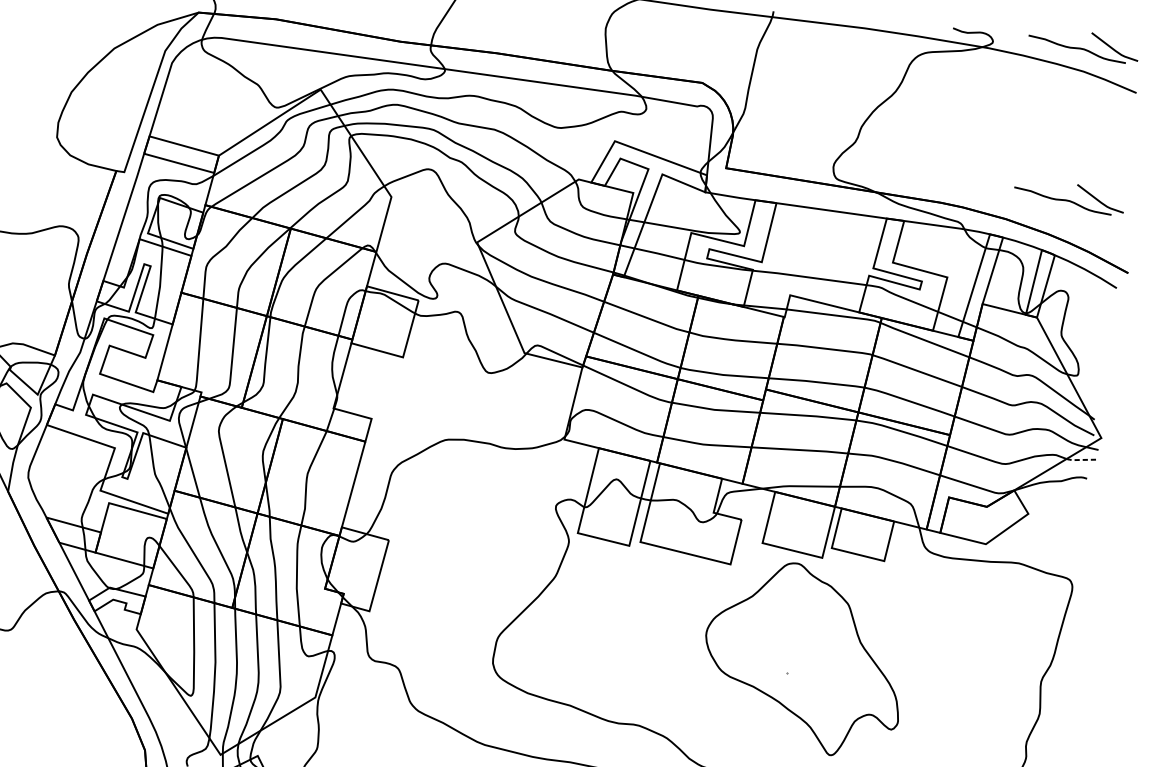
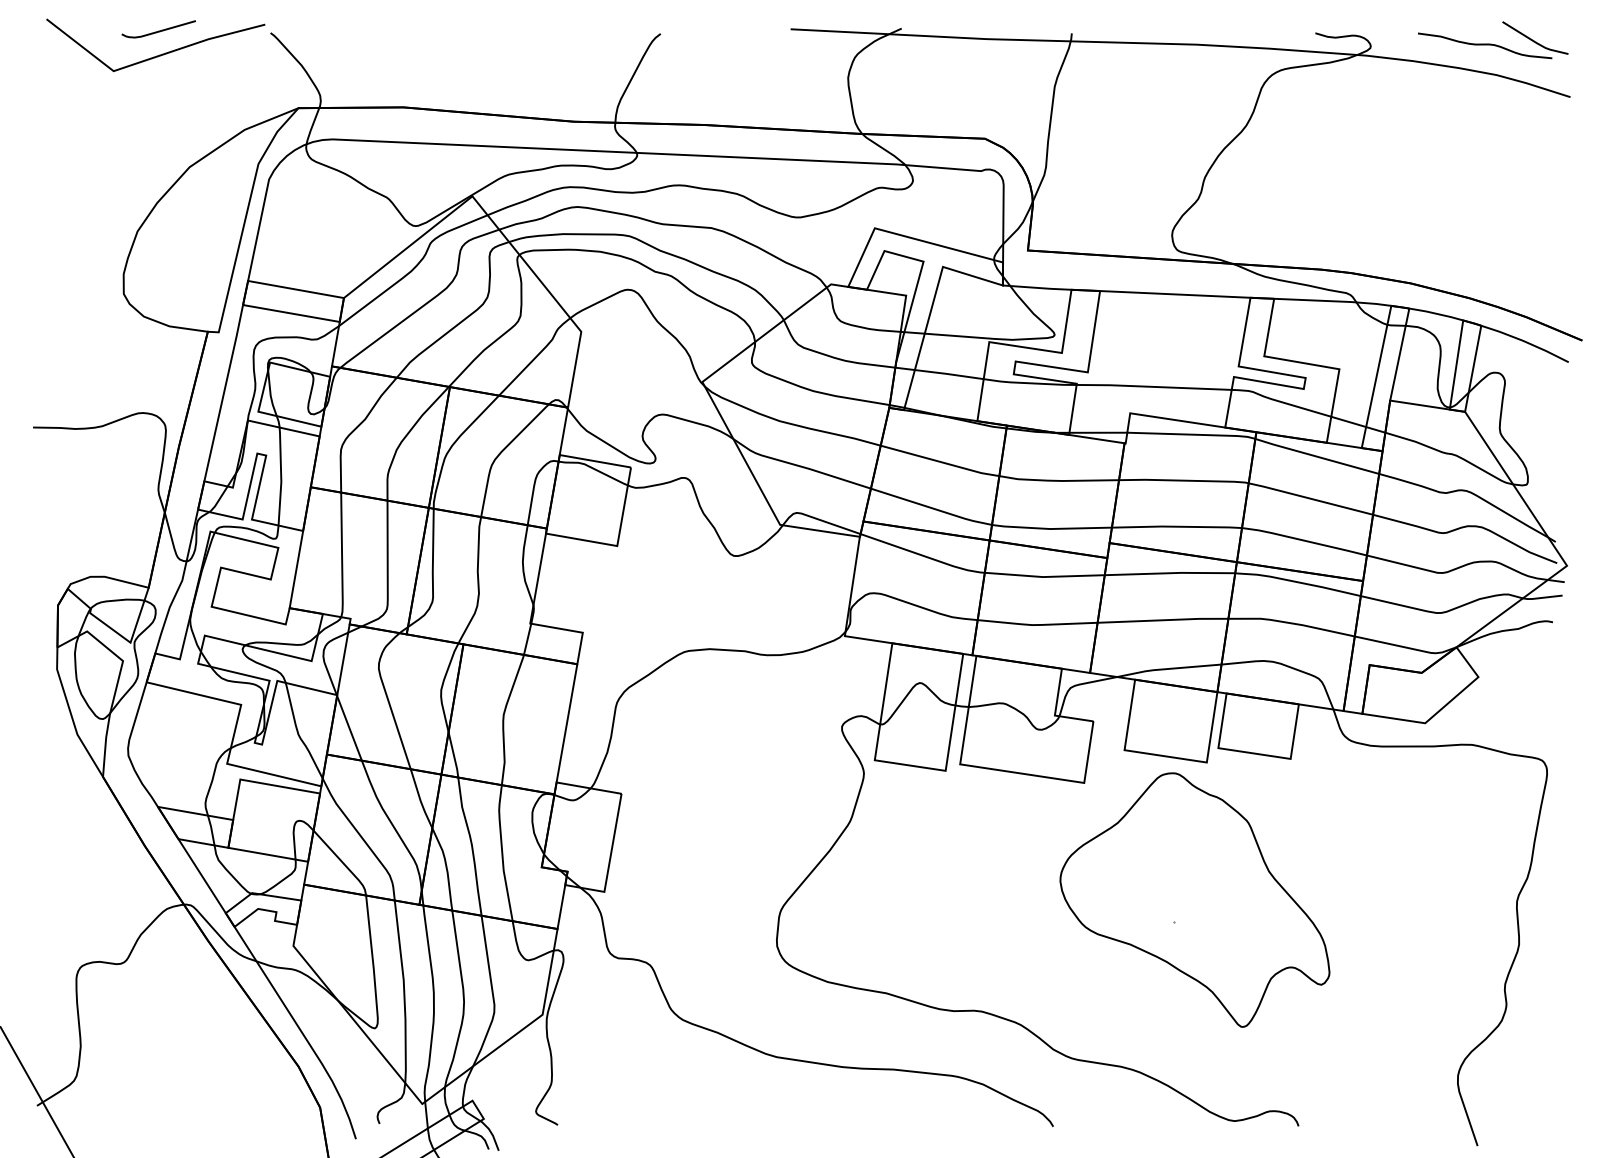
part: (1069, 197) -> (1493, 246), removed
line: (1080, 460) -> (1541, 598), dashed -> solid

